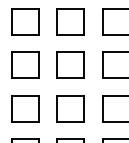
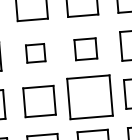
part: (25, 64) -> (35, 52), size x0.6
part: (70, 64) -> (85, 48), size x0.7
part: (70, 108) -> (89, 97), size x1.4

